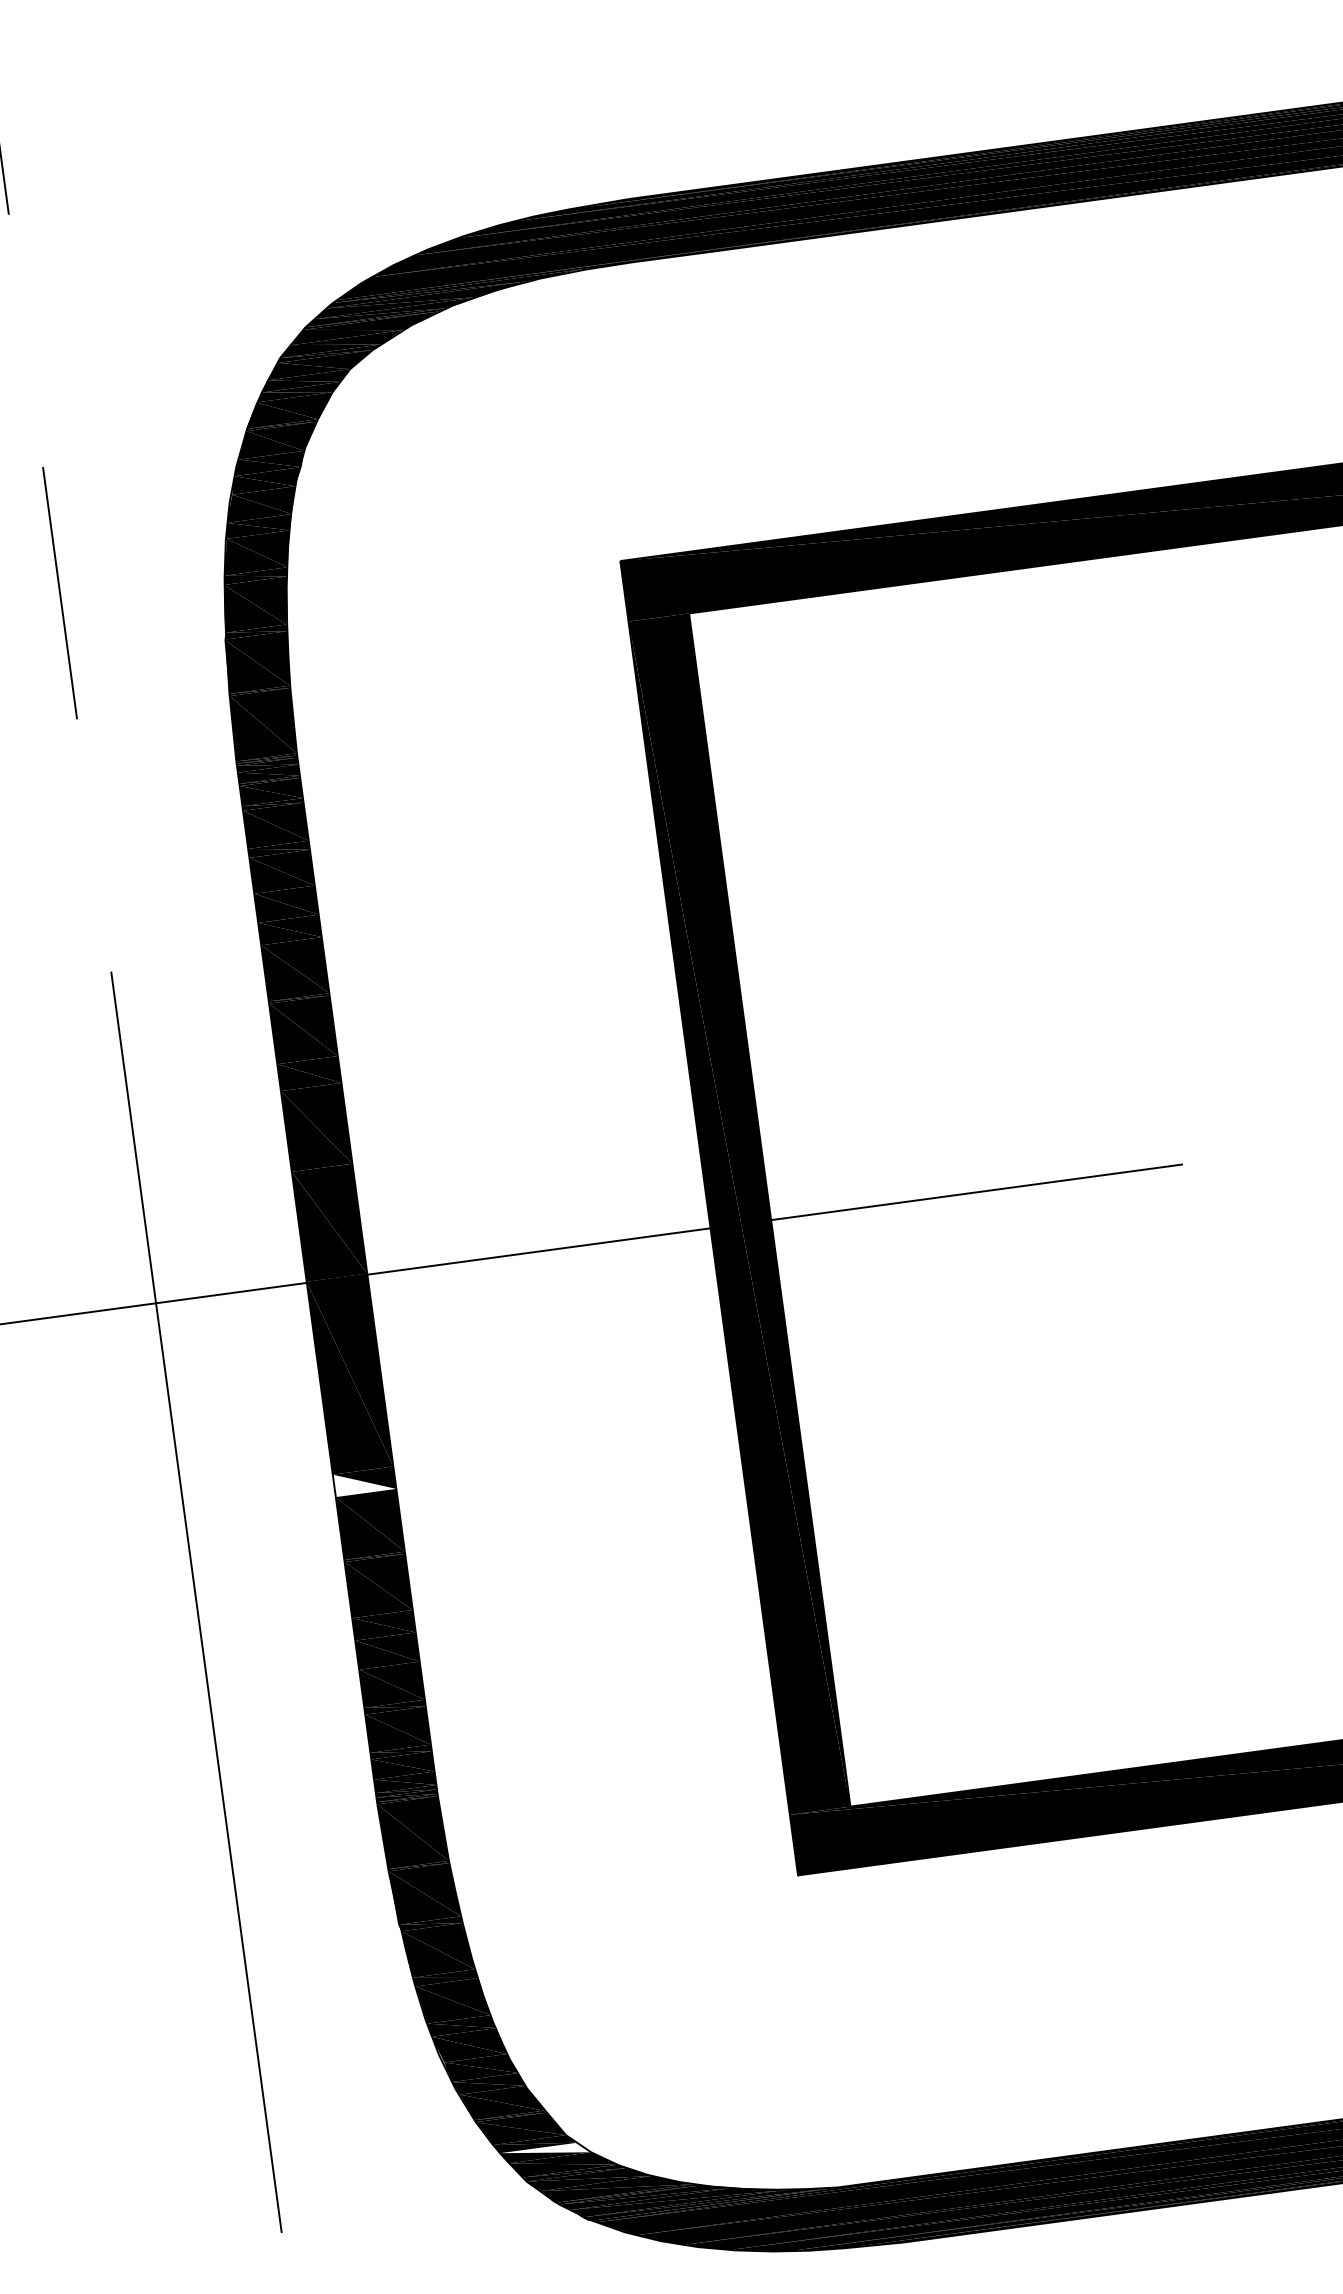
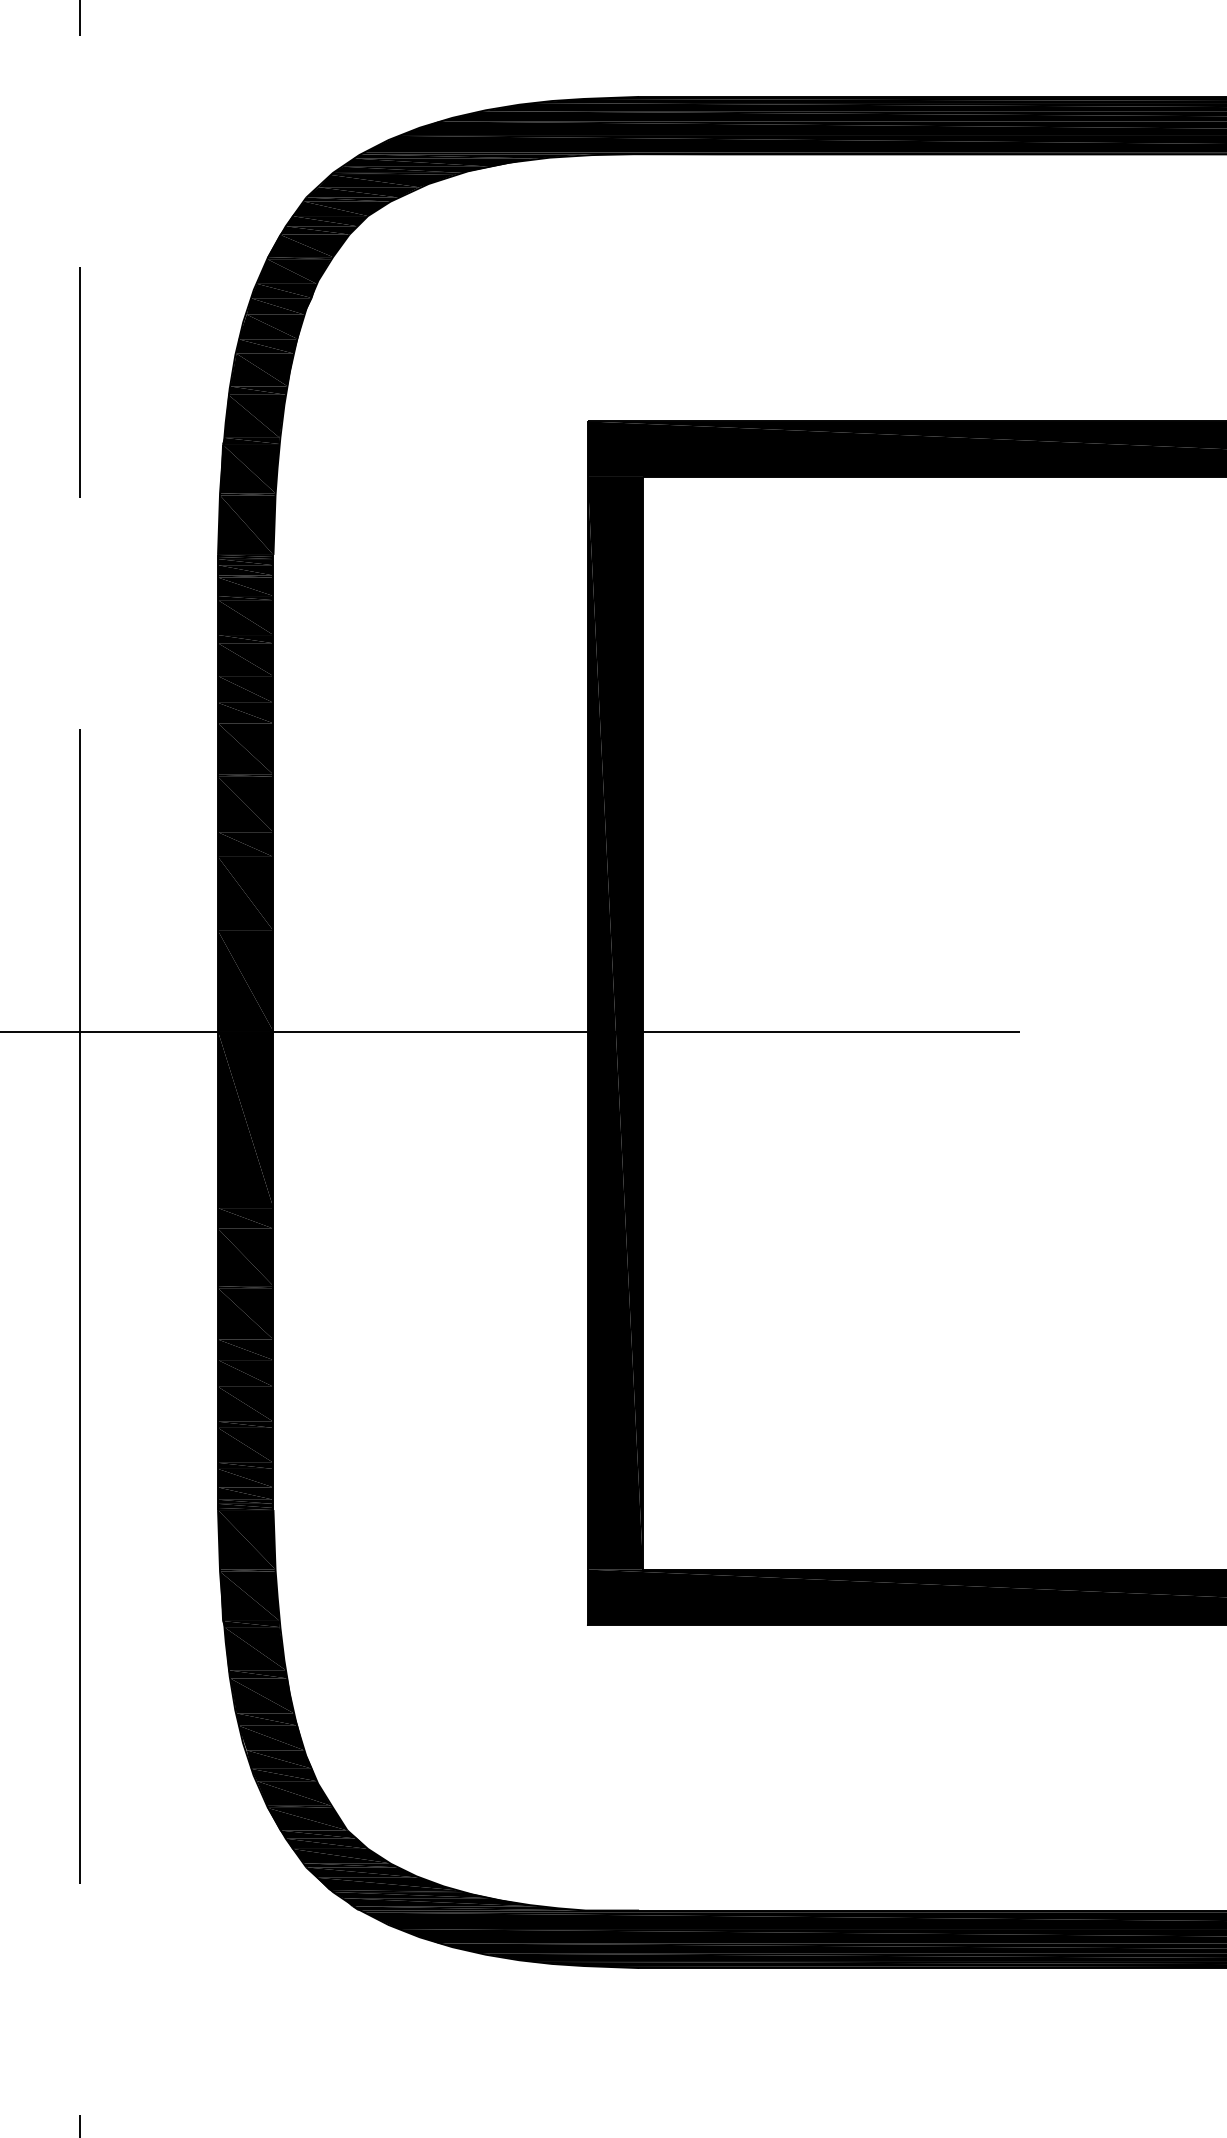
fill: (364, 1481) -> (245, 1218), added
fill: (545, 2152) -> (326, 1843), added

